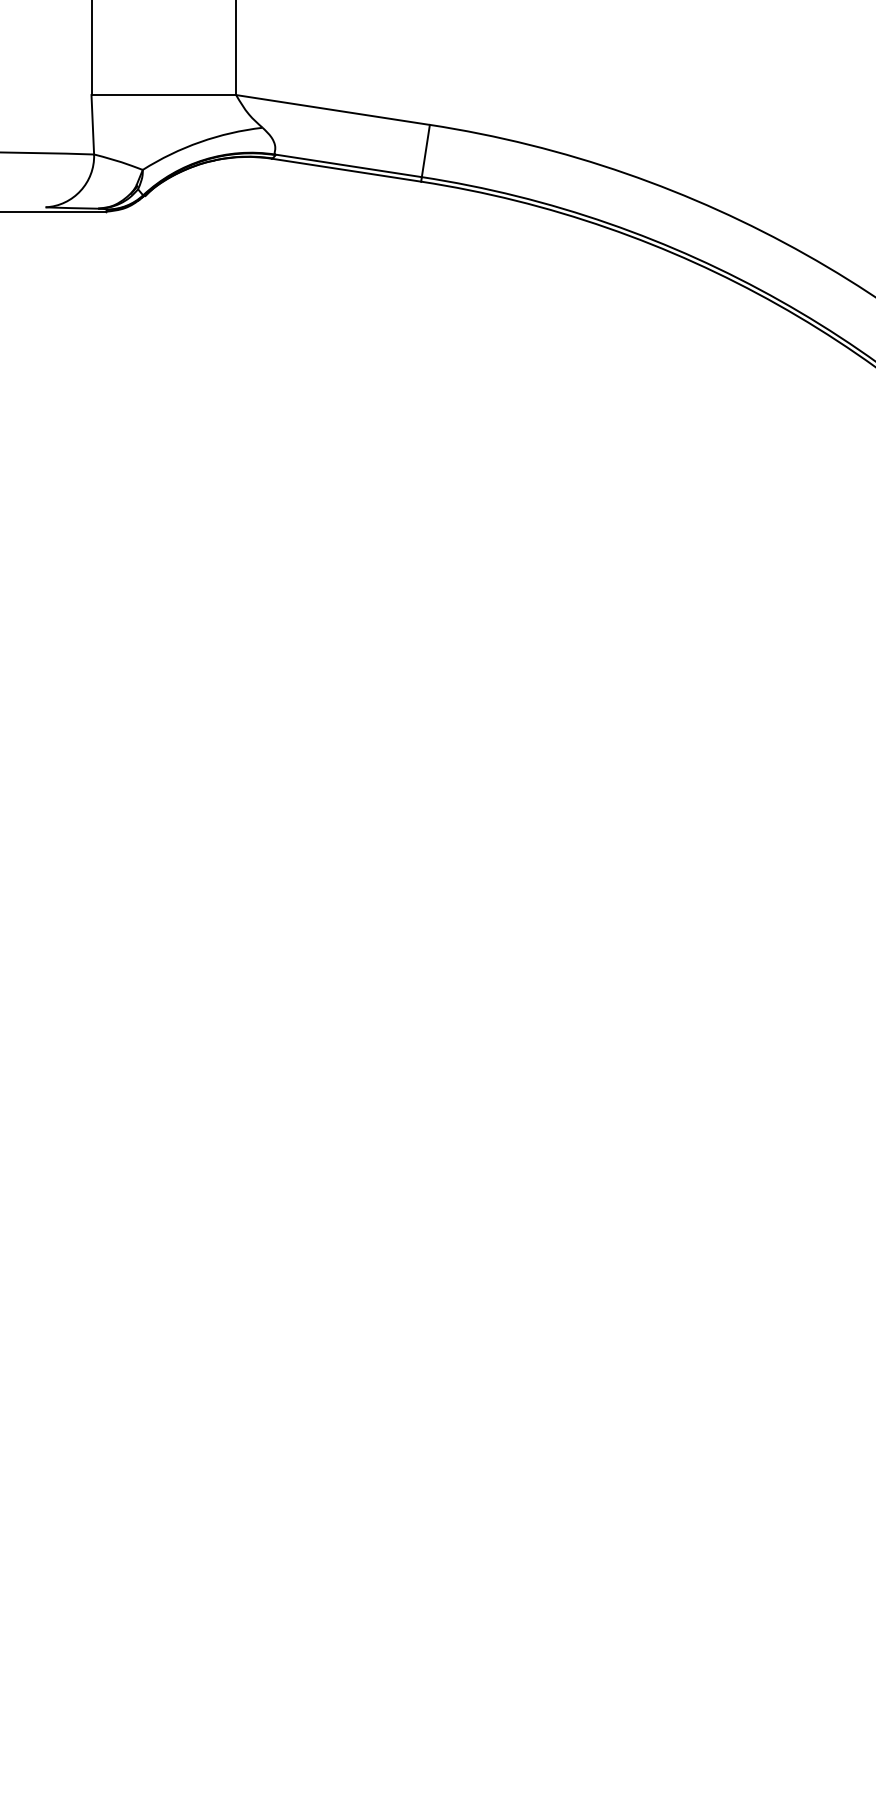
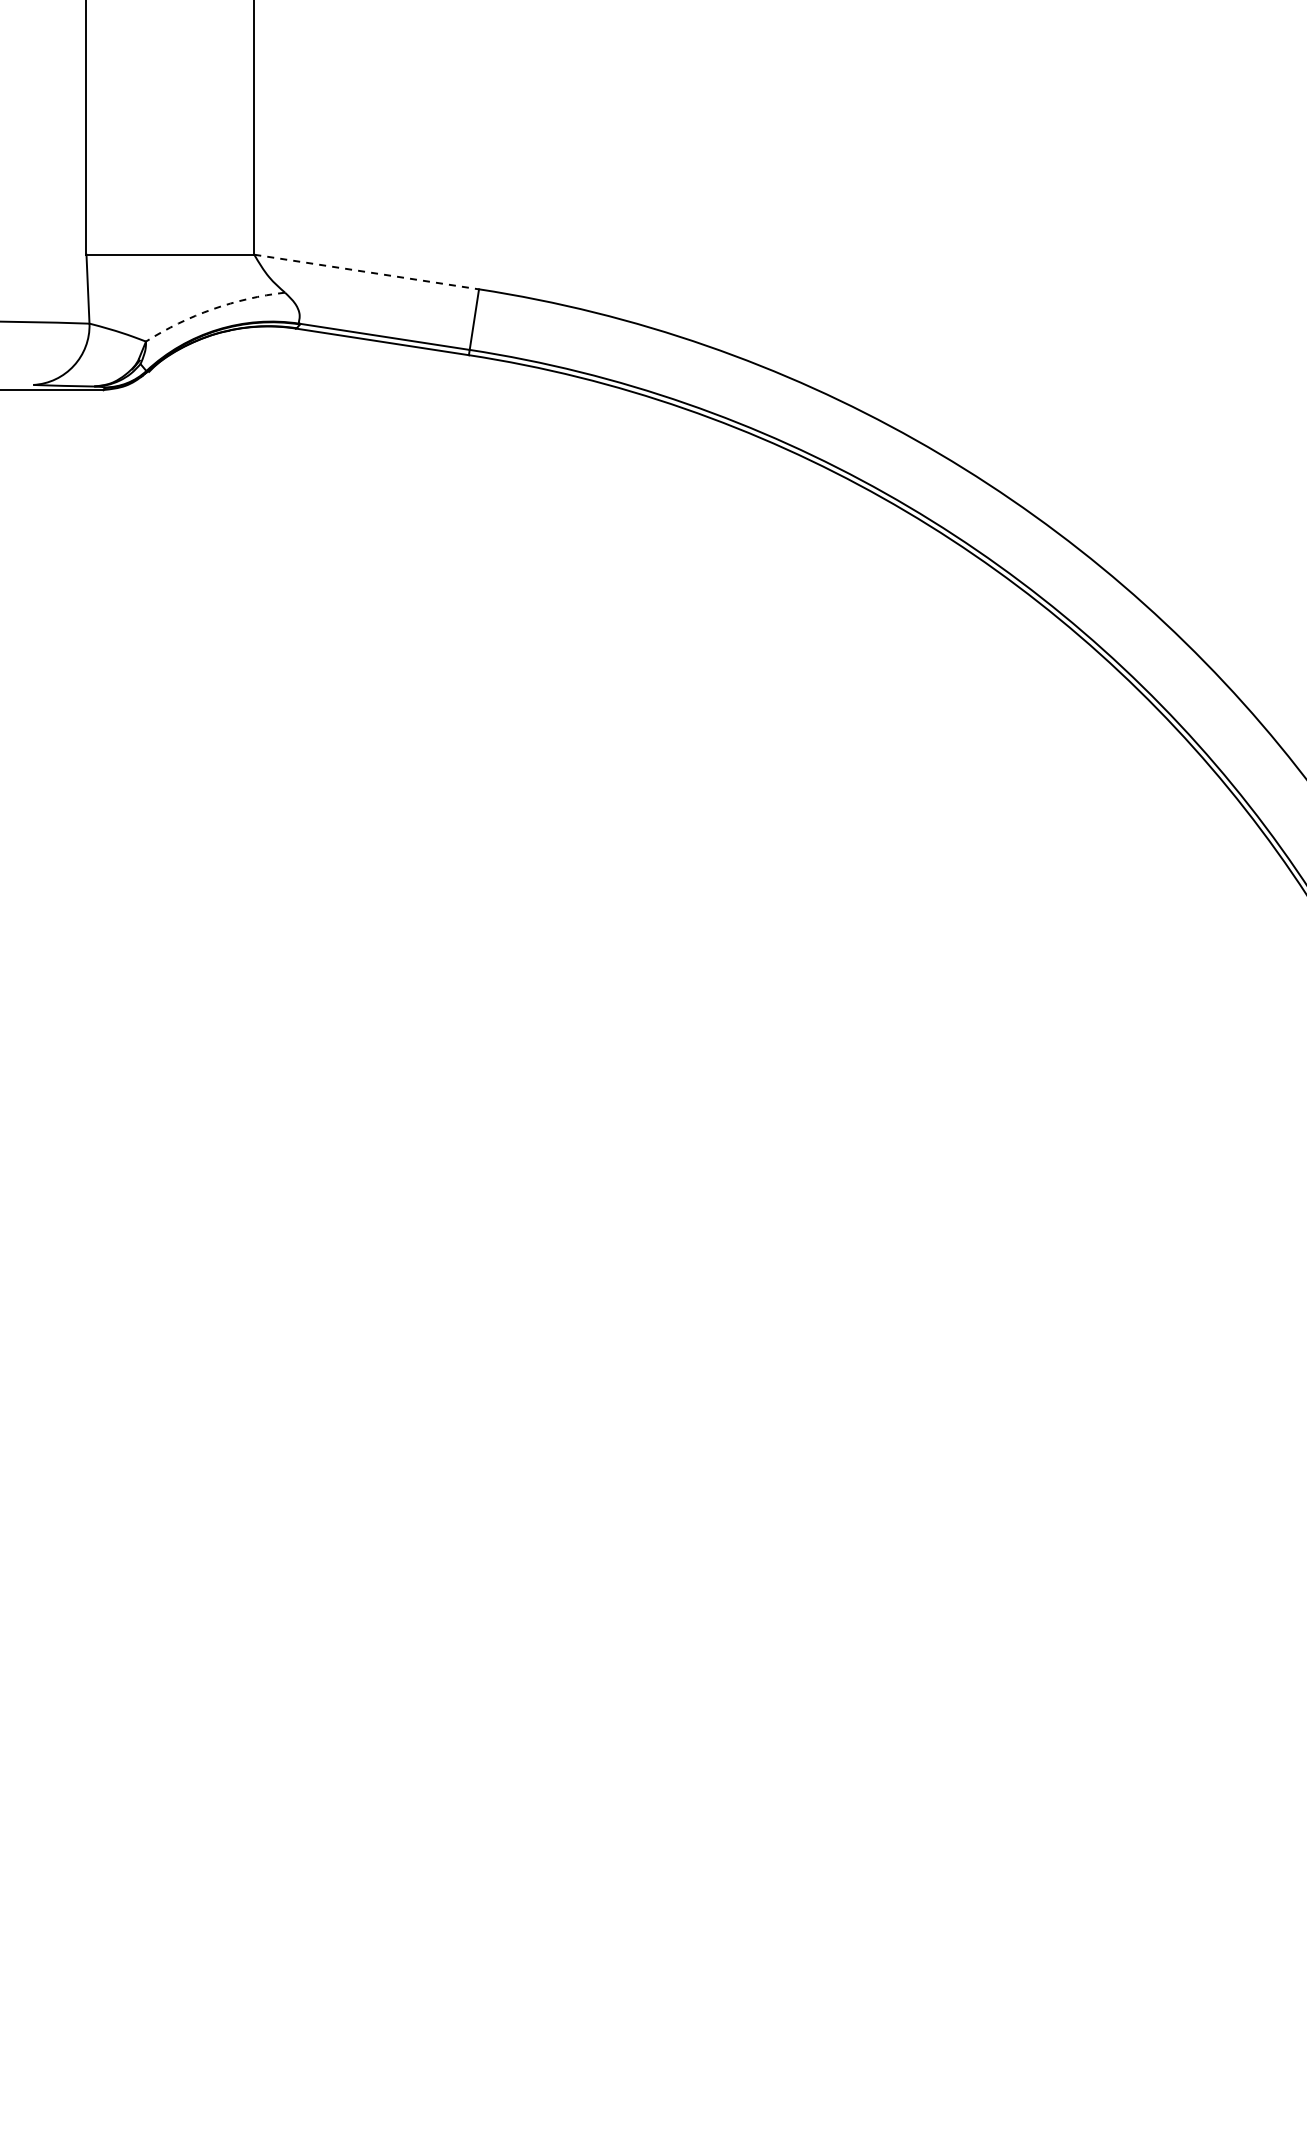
line: (332, 110) -> (366, 272), solid -> dashed
arc: (200, 142) -> (212, 309), solid -> dashed

